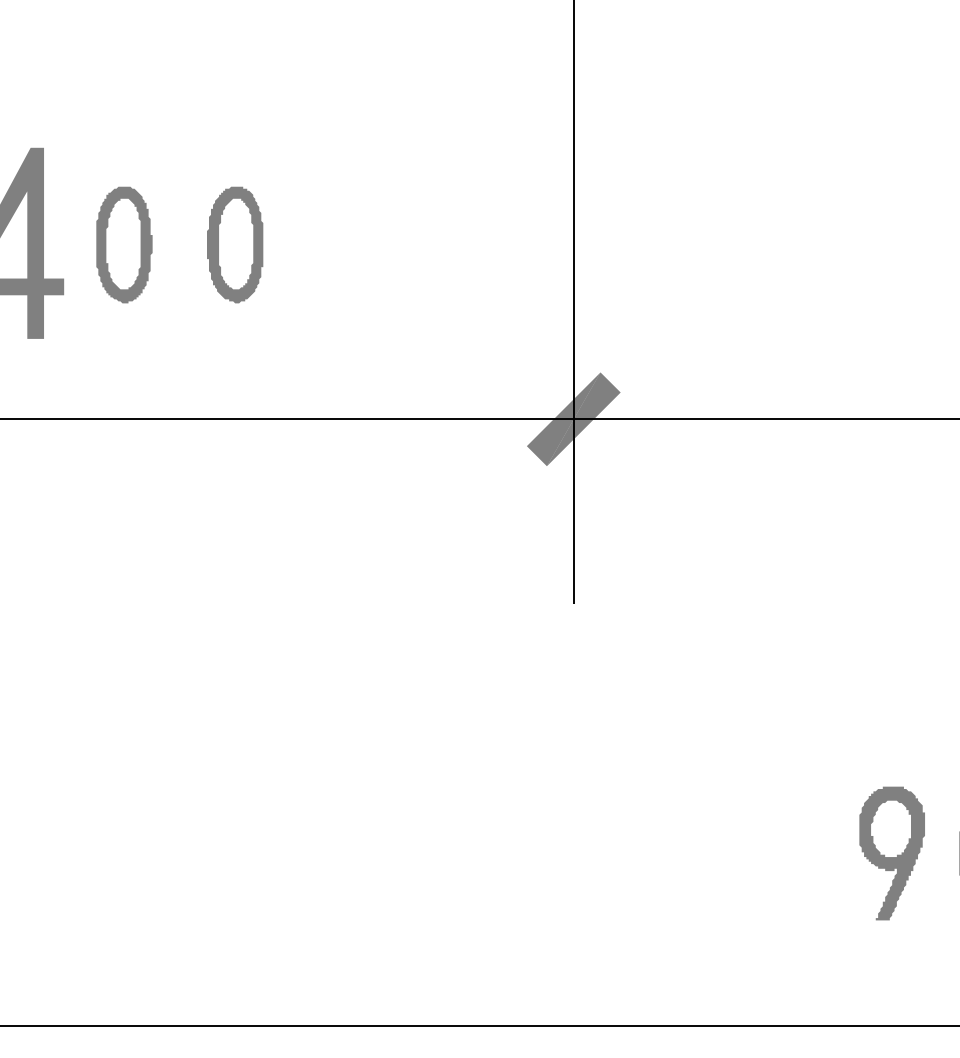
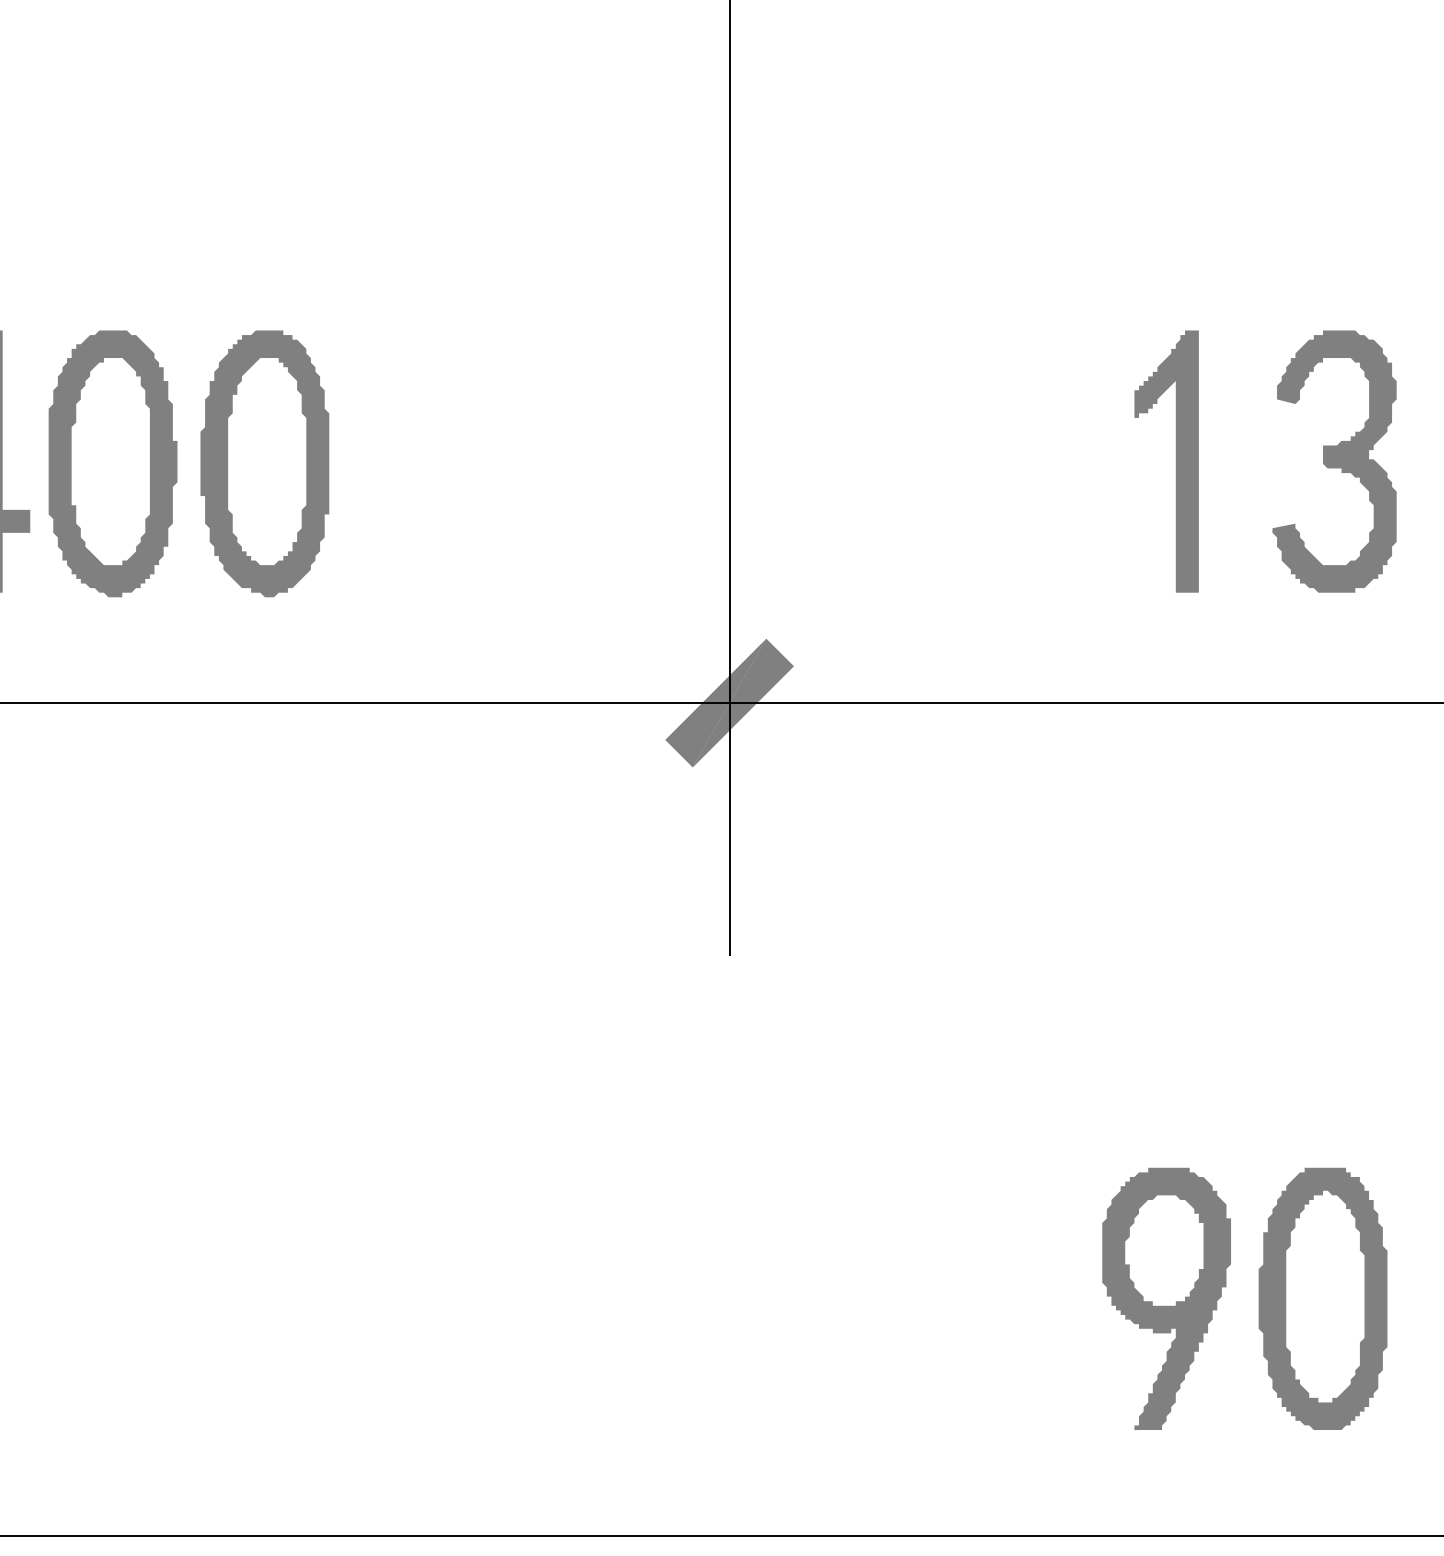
part: (899, 243) -> (1176, 461), added
part: (124, 244) -> (112, 463), size x1.67
part: (234, 244) -> (264, 463), size x1.67
part: (892, 853) -> (1166, 1298), size x1.43

